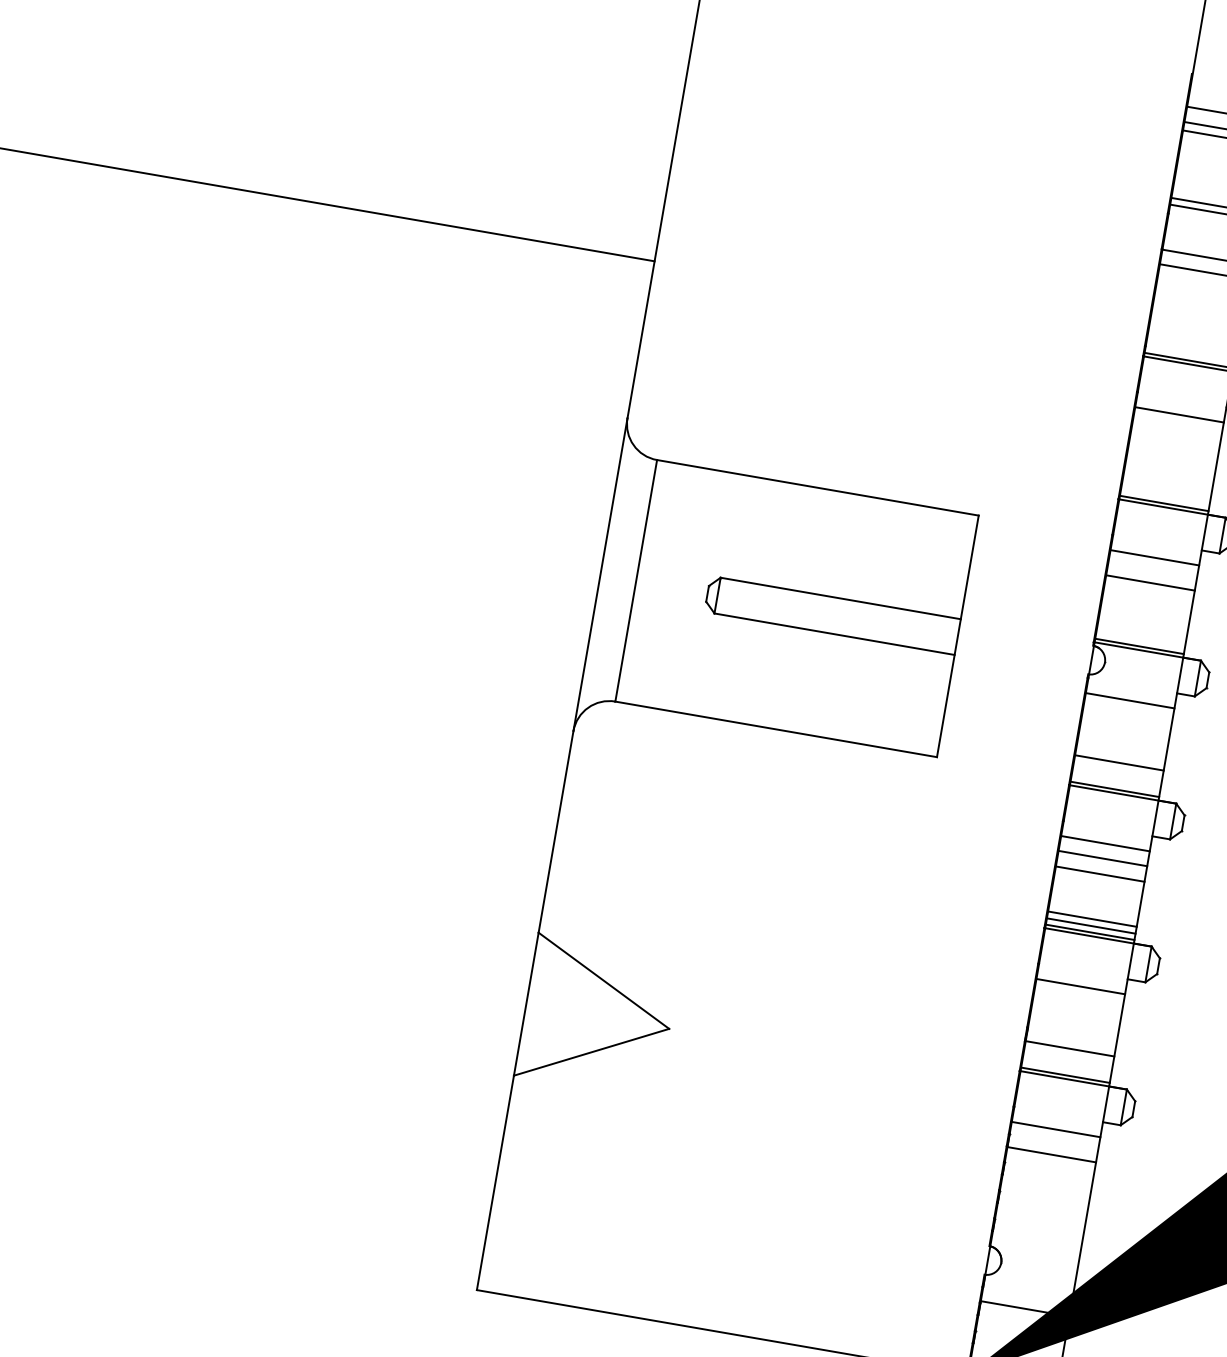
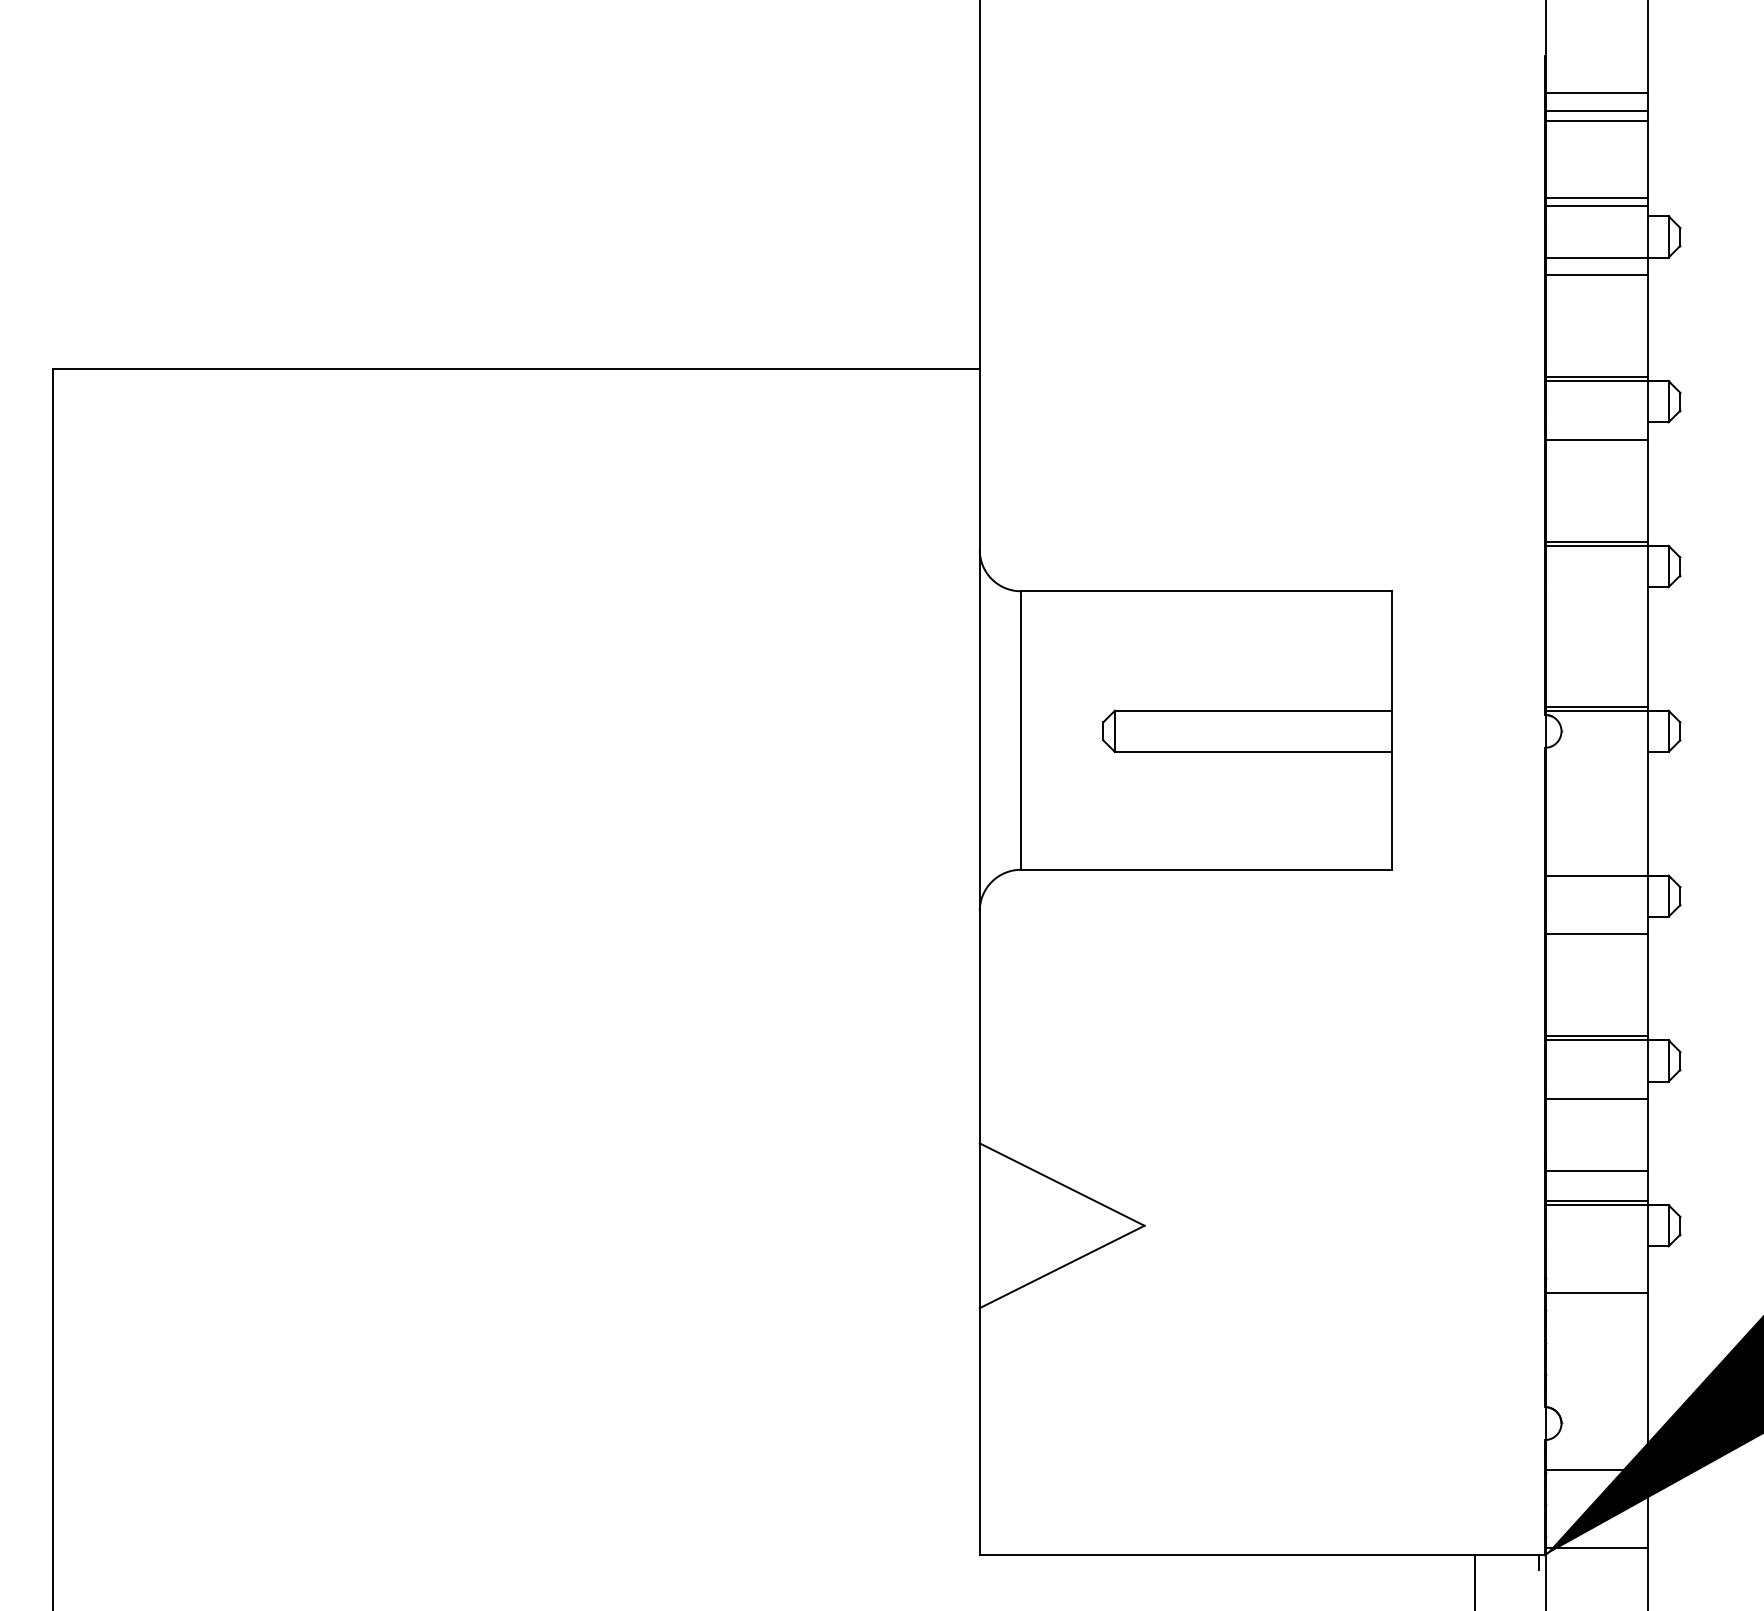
line: (1155, 557) -> (1597, 604), removed
line: (1150, 583) -> (1597, 633), removed
line: (1130, 700) -> (1597, 769), removed
line: (1119, 762) -> (1597, 840), removed
line: (1115, 789) -> (1597, 871), removed
line: (1103, 858) -> (1597, 951), removed
line: (1100, 874) -> (1597, 969), removed
line: (1092, 919) -> (1597, 1021), removed
line: (1091, 926) -> (1597, 1029), removed
line: (1056, 1129) -> (1597, 1263), removed

